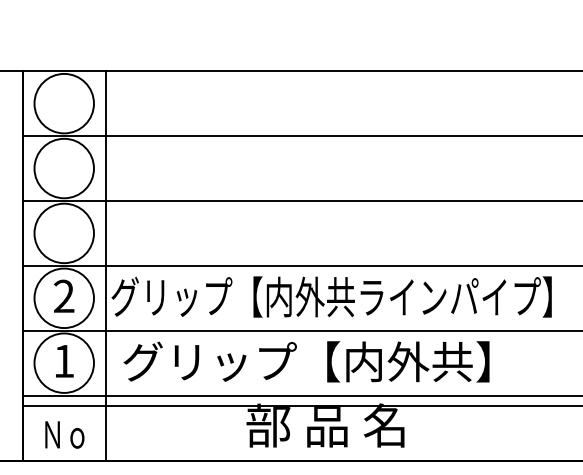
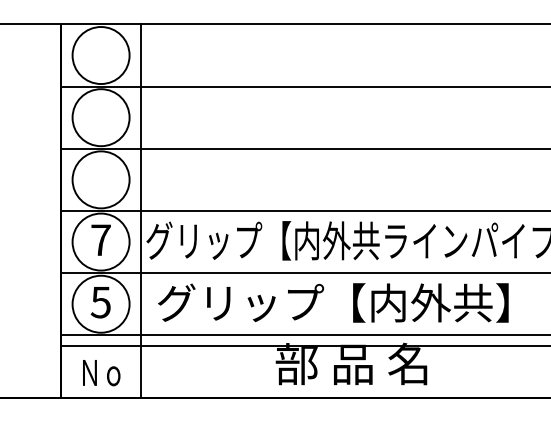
text: (64, 295) -> (101, 239), 2 -> 7
text: (63, 361) -> (100, 302), 1 -> 5

